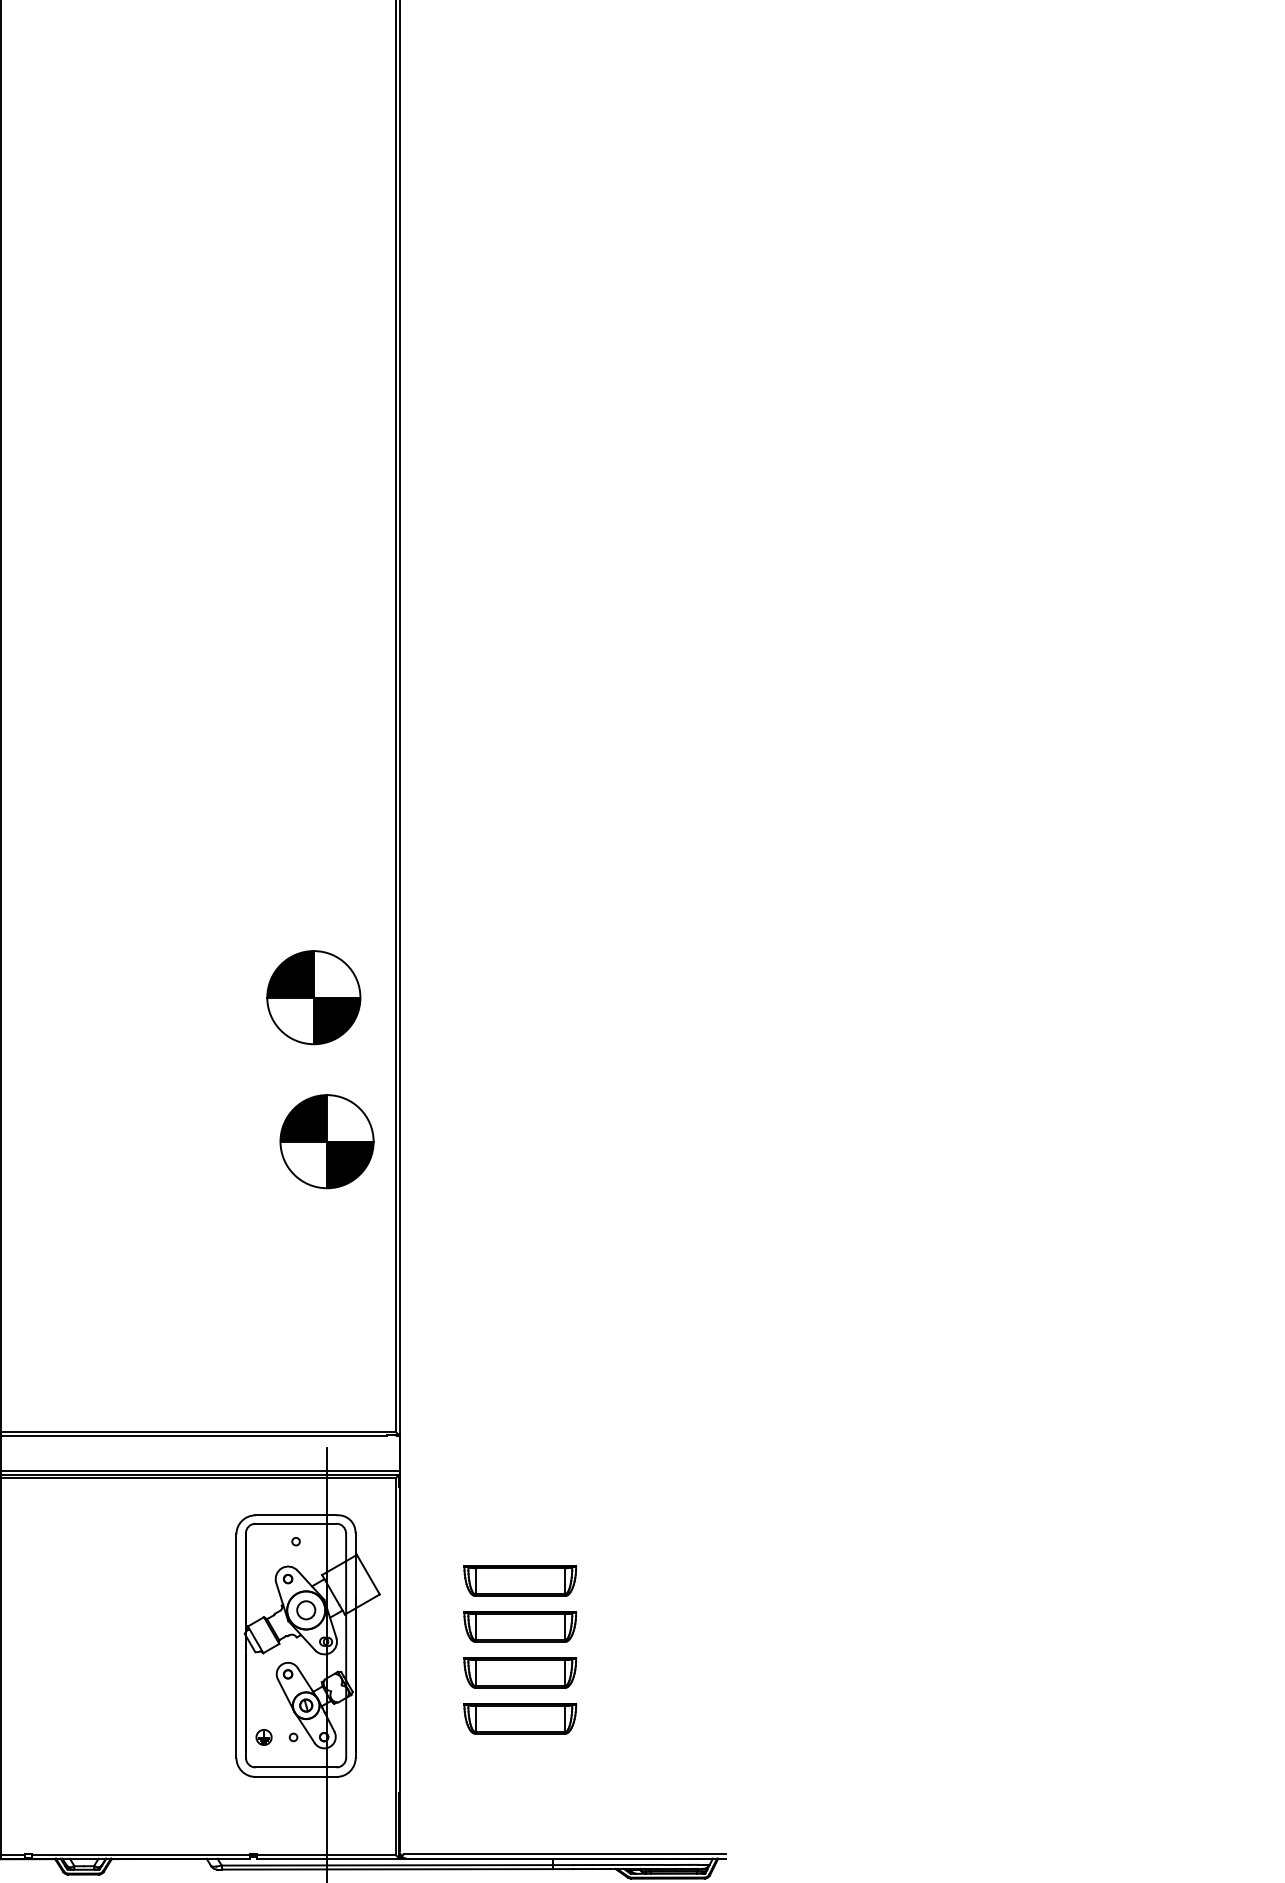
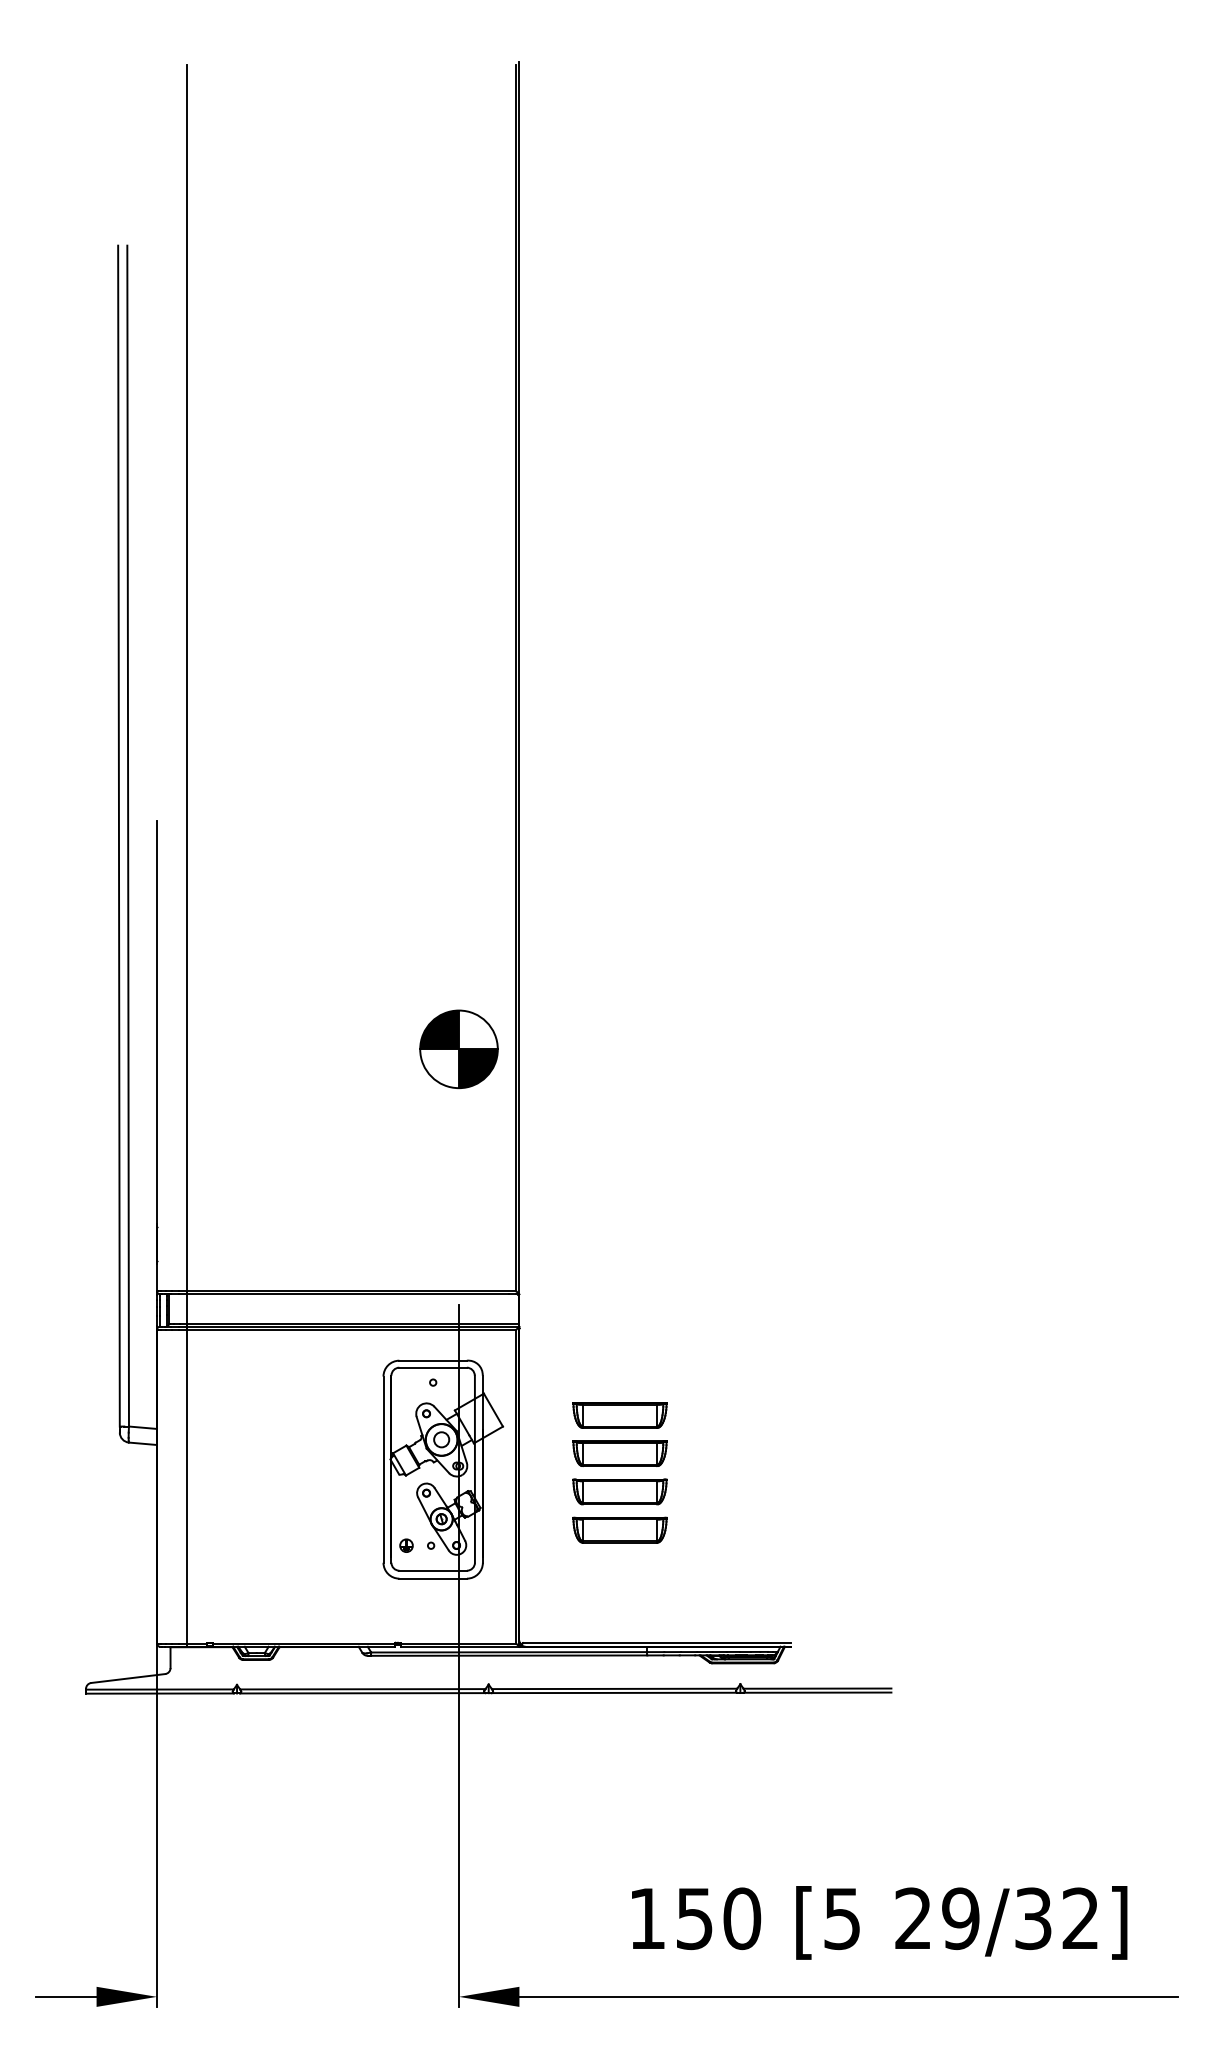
part: (313, 996) -> (447, 928), removed

